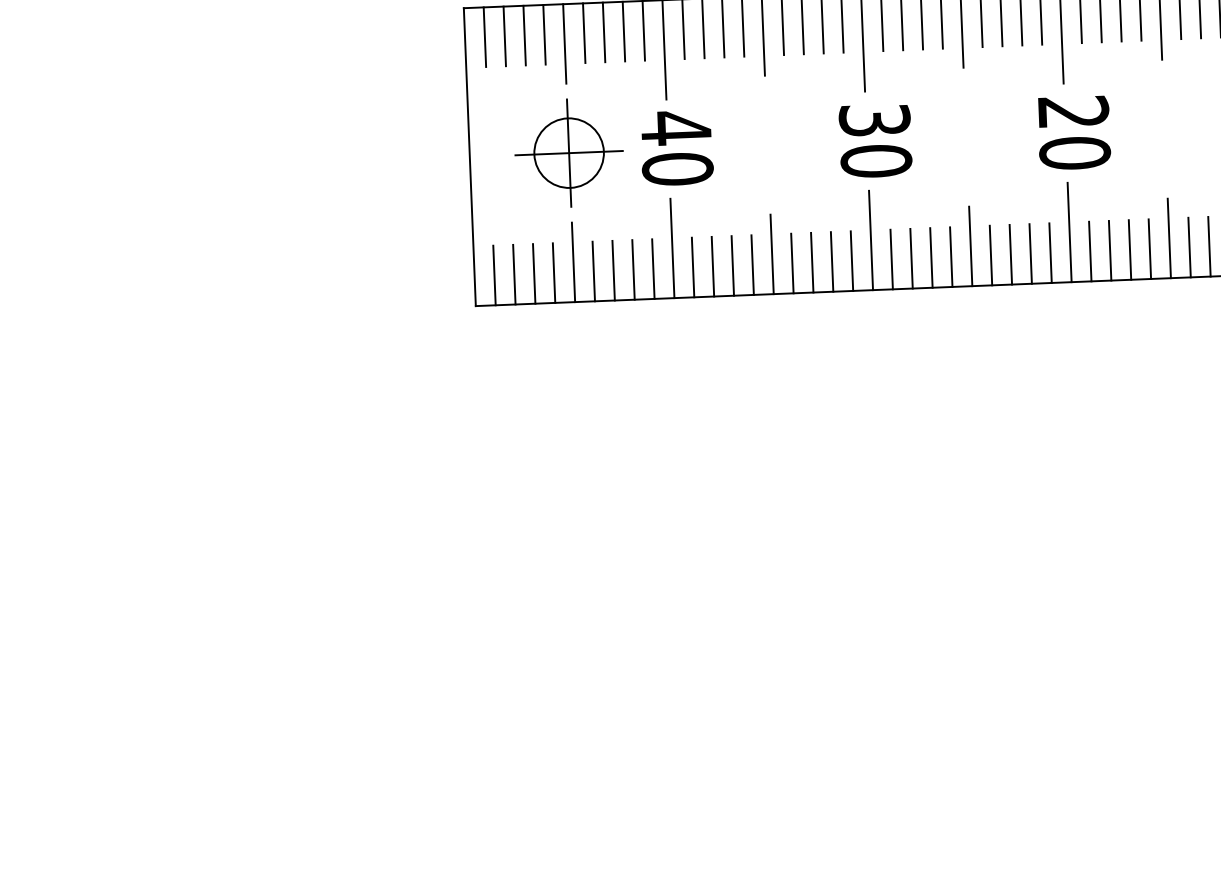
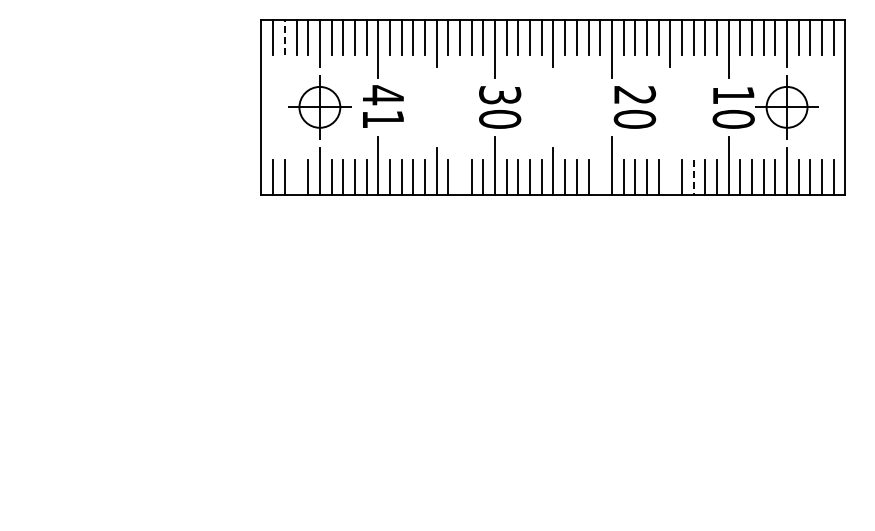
line: (504, 36) -> (284, 37), solid -> dashed
text: (1073, 133) -> (634, 107), moved
text: (678, 167) -> (383, 118), 40 -> 41
line: (1169, 238) -> (670, 171), removed
line: (1209, 246) -> (693, 177), solid -> dashed
line: (1051, 251) -> (600, 176), removed
line: (812, 261) -> (460, 176), removed
line: (534, 272) -> (296, 176), removed

